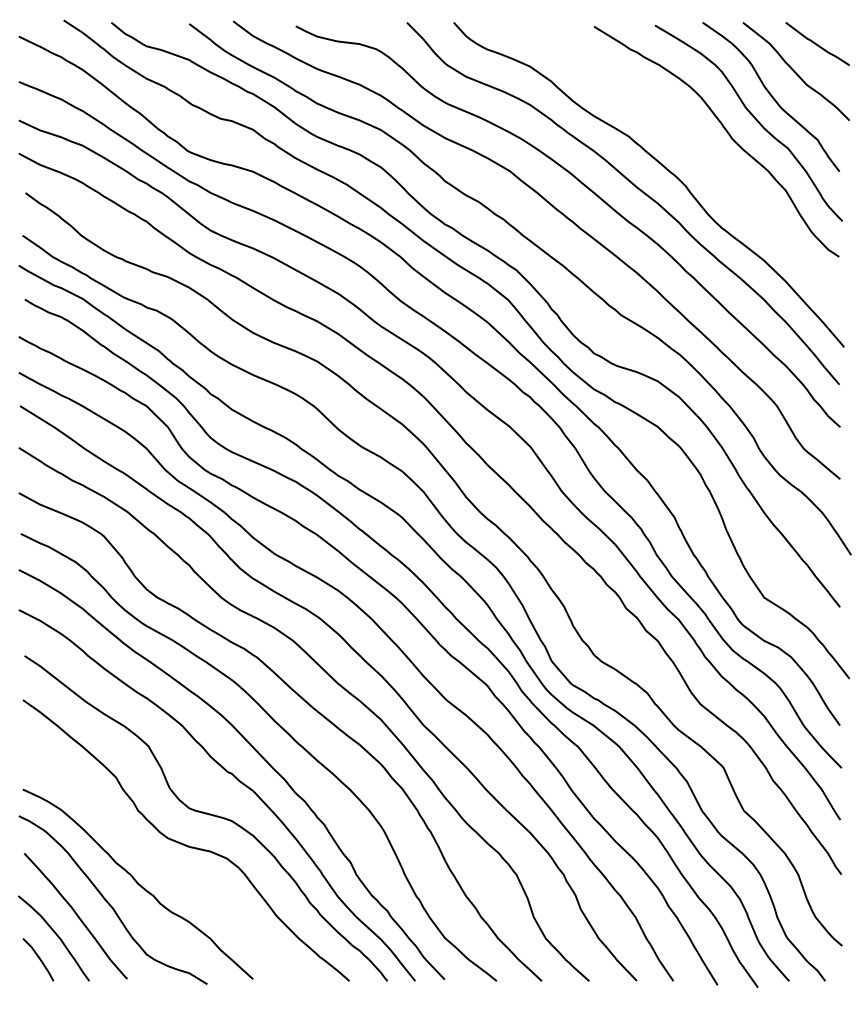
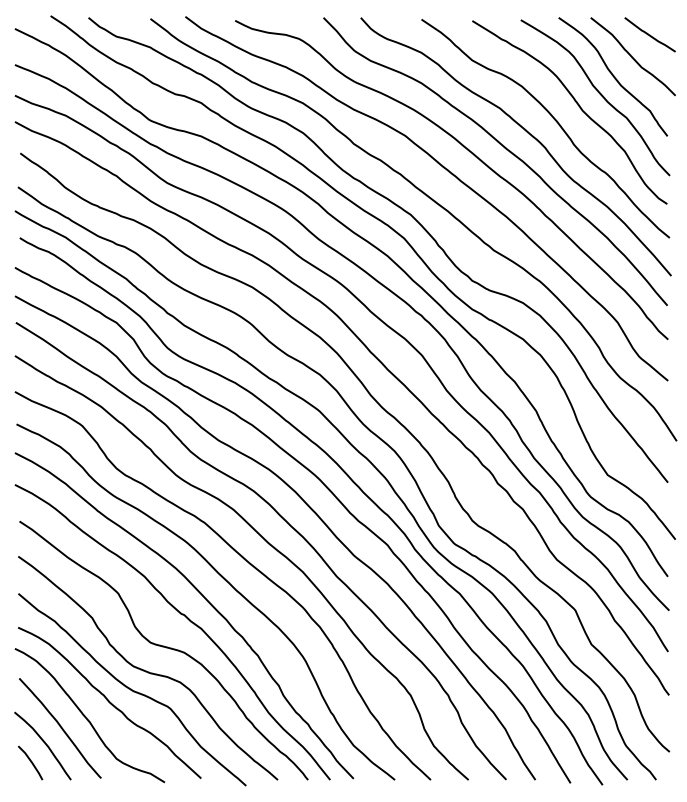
curve: (696, 150) -> (553, 119), added
curve: (166, 867) -> (132, 689), added

